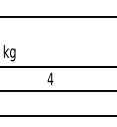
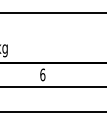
text: (50, 78) -> (42, 74), 4 -> 6

